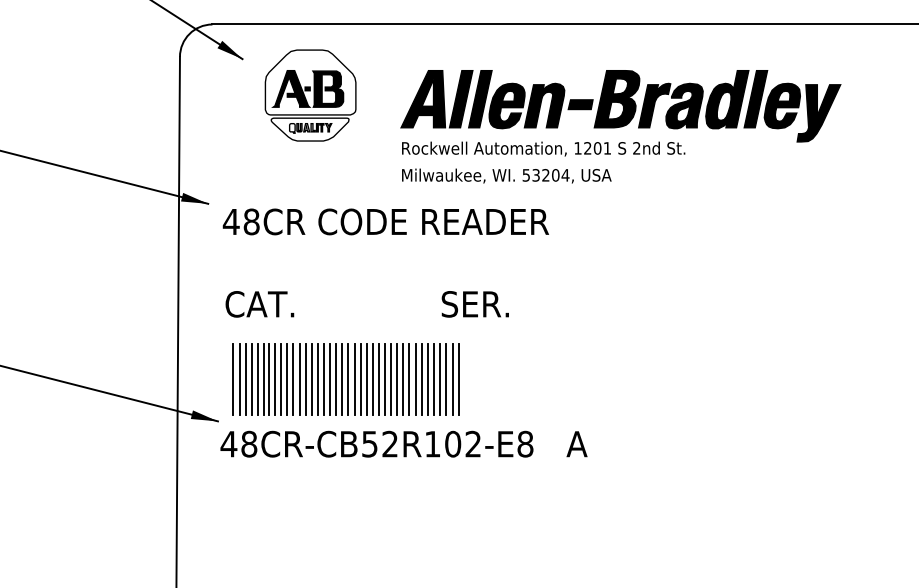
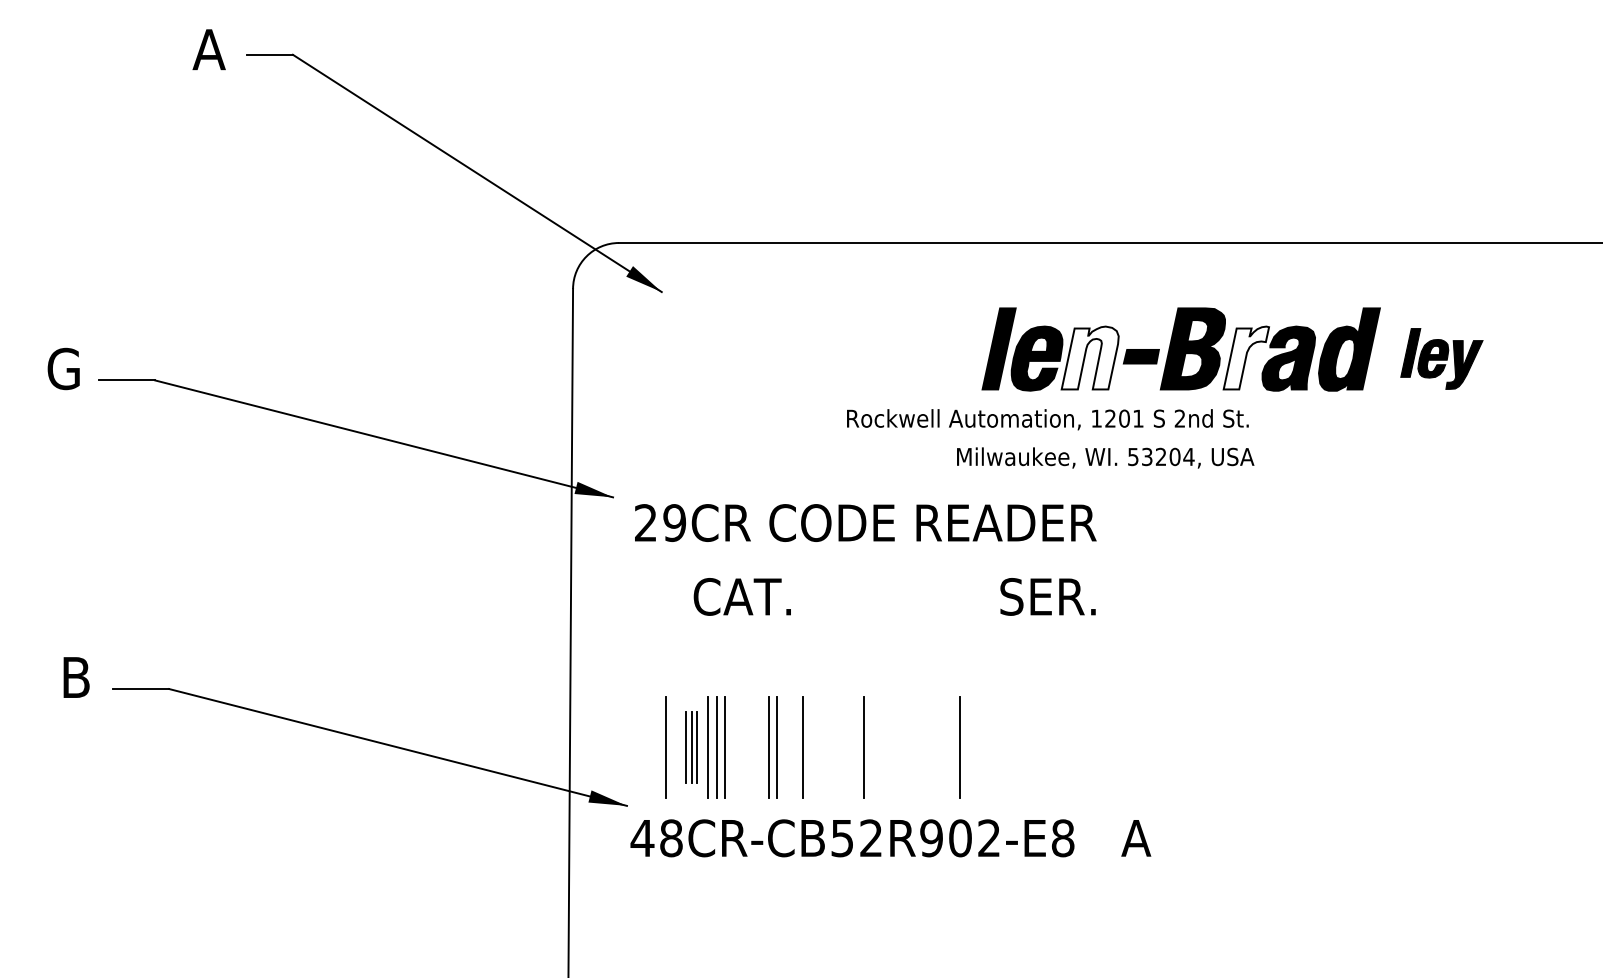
part: (310, 95) -> (758, 343), removed
part: (436, 98) -> (937, 348), removed
fill: (544, 105) -> (1089, 357), removed
fill: (654, 105) -> (1246, 357), removed
part: (792, 105) -> (1441, 358), size x0.6
text: (543, 148) -> (1047, 419), moved
text: (506, 175) -> (1105, 457), moved
text: (240, 222) -> (659, 523), 48CR -> 29CR
text: (367, 304) -> (894, 596), moved
line: (233, 379) -> (648, 746), removed
line: (239, 379) -> (657, 746), removed
line: (251, 379) -> (674, 746), removed
line: (293, 379) -> (734, 746), removed
line: (299, 379) -> (742, 746), removed
line: (305, 379) -> (751, 746), removed
line: (312, 379) -> (760, 746), removed
line: (330, 379) -> (786, 746), removed
line: (336, 379) -> (794, 746), removed
line: (348, 379) -> (812, 746), removed
line: (354, 379) -> (820, 746), removed
line: (360, 379) -> (829, 746), removed
line: (366, 379) -> (837, 746), removed
line: (372, 379) -> (846, 746), removed
line: (379, 379) -> (855, 746), removed
line: (391, 379) -> (872, 746), removed
line: (397, 379) -> (881, 746), removed
line: (403, 379) -> (889, 746), removed
line: (409, 379) -> (898, 746), removed
line: (415, 379) -> (907, 746), removed
line: (421, 379) -> (915, 746), removed
line: (428, 379) -> (925, 746), removed
line: (434, 379) -> (933, 746), removed
line: (440, 379) -> (942, 746), removed
line: (446, 379) -> (950, 746), removed
line: (458, 379) -> (968, 746), removed
part: (263, 380) -> (691, 747), size x0.7
text: (432, 444) -> (931, 838), 48CR-CB52R102-E8 -> 48CR-CB52R902-E8

